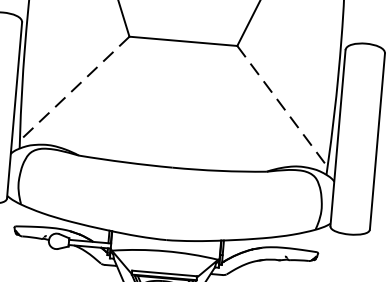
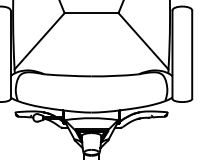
line: (74, 89) -> (39, 41), dashed -> solid
line: (282, 106) -> (143, 41), dashed -> solid

